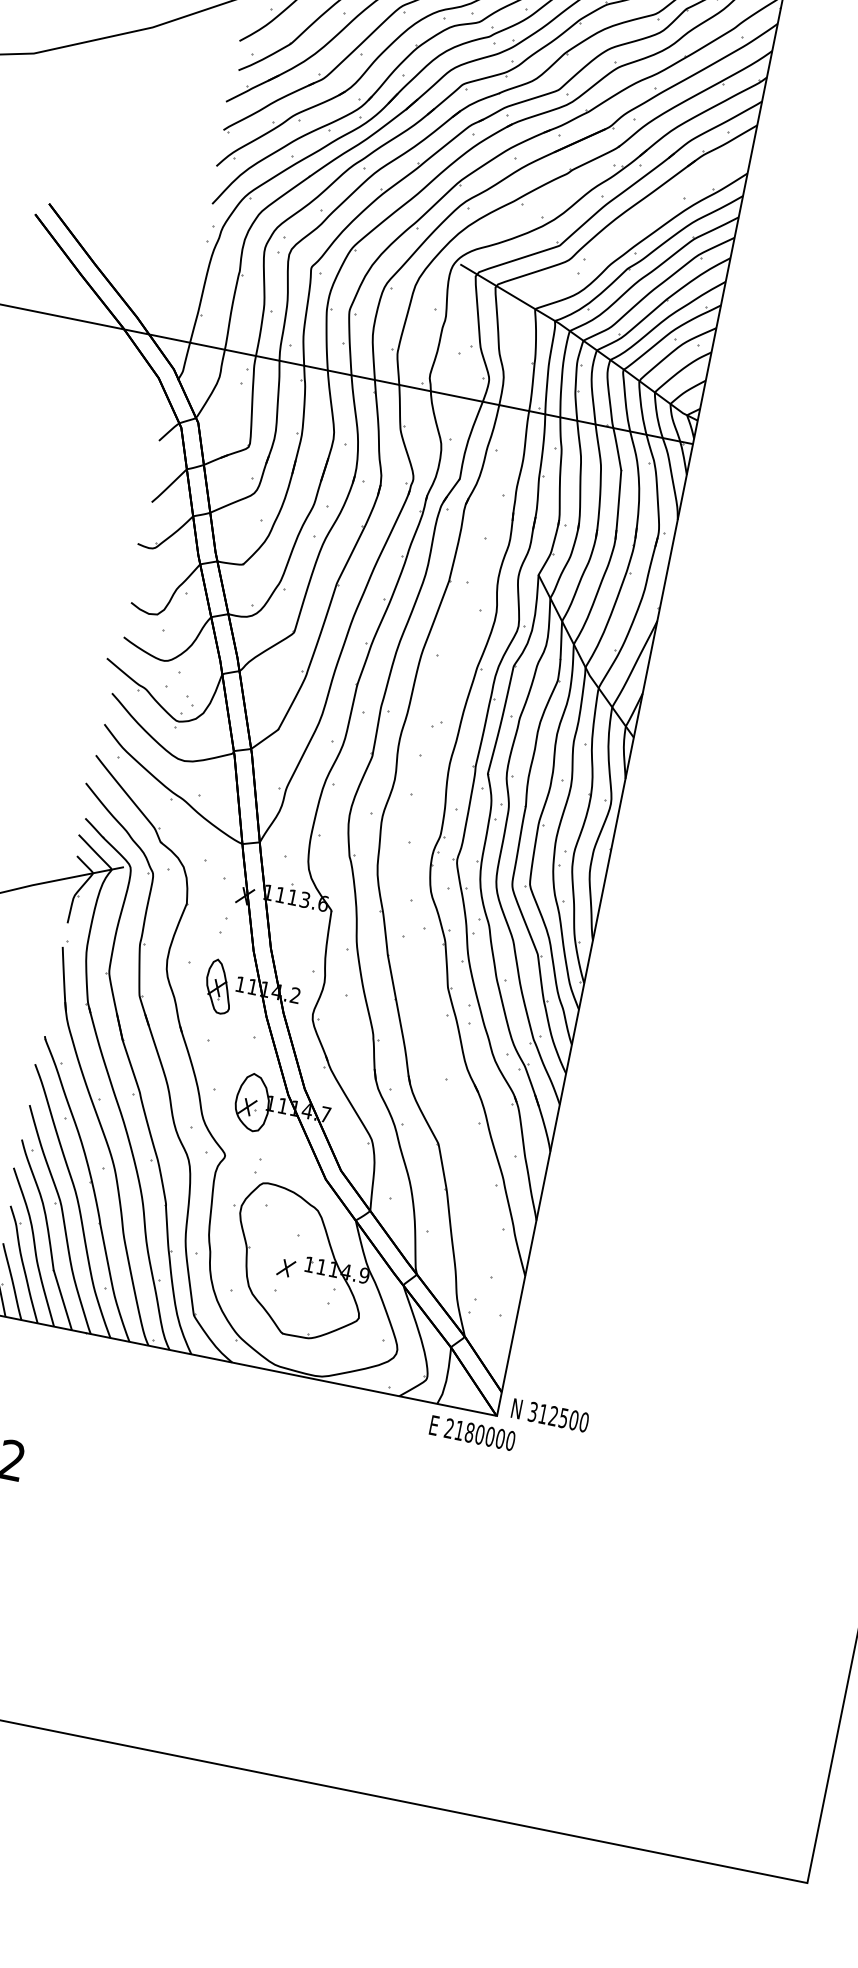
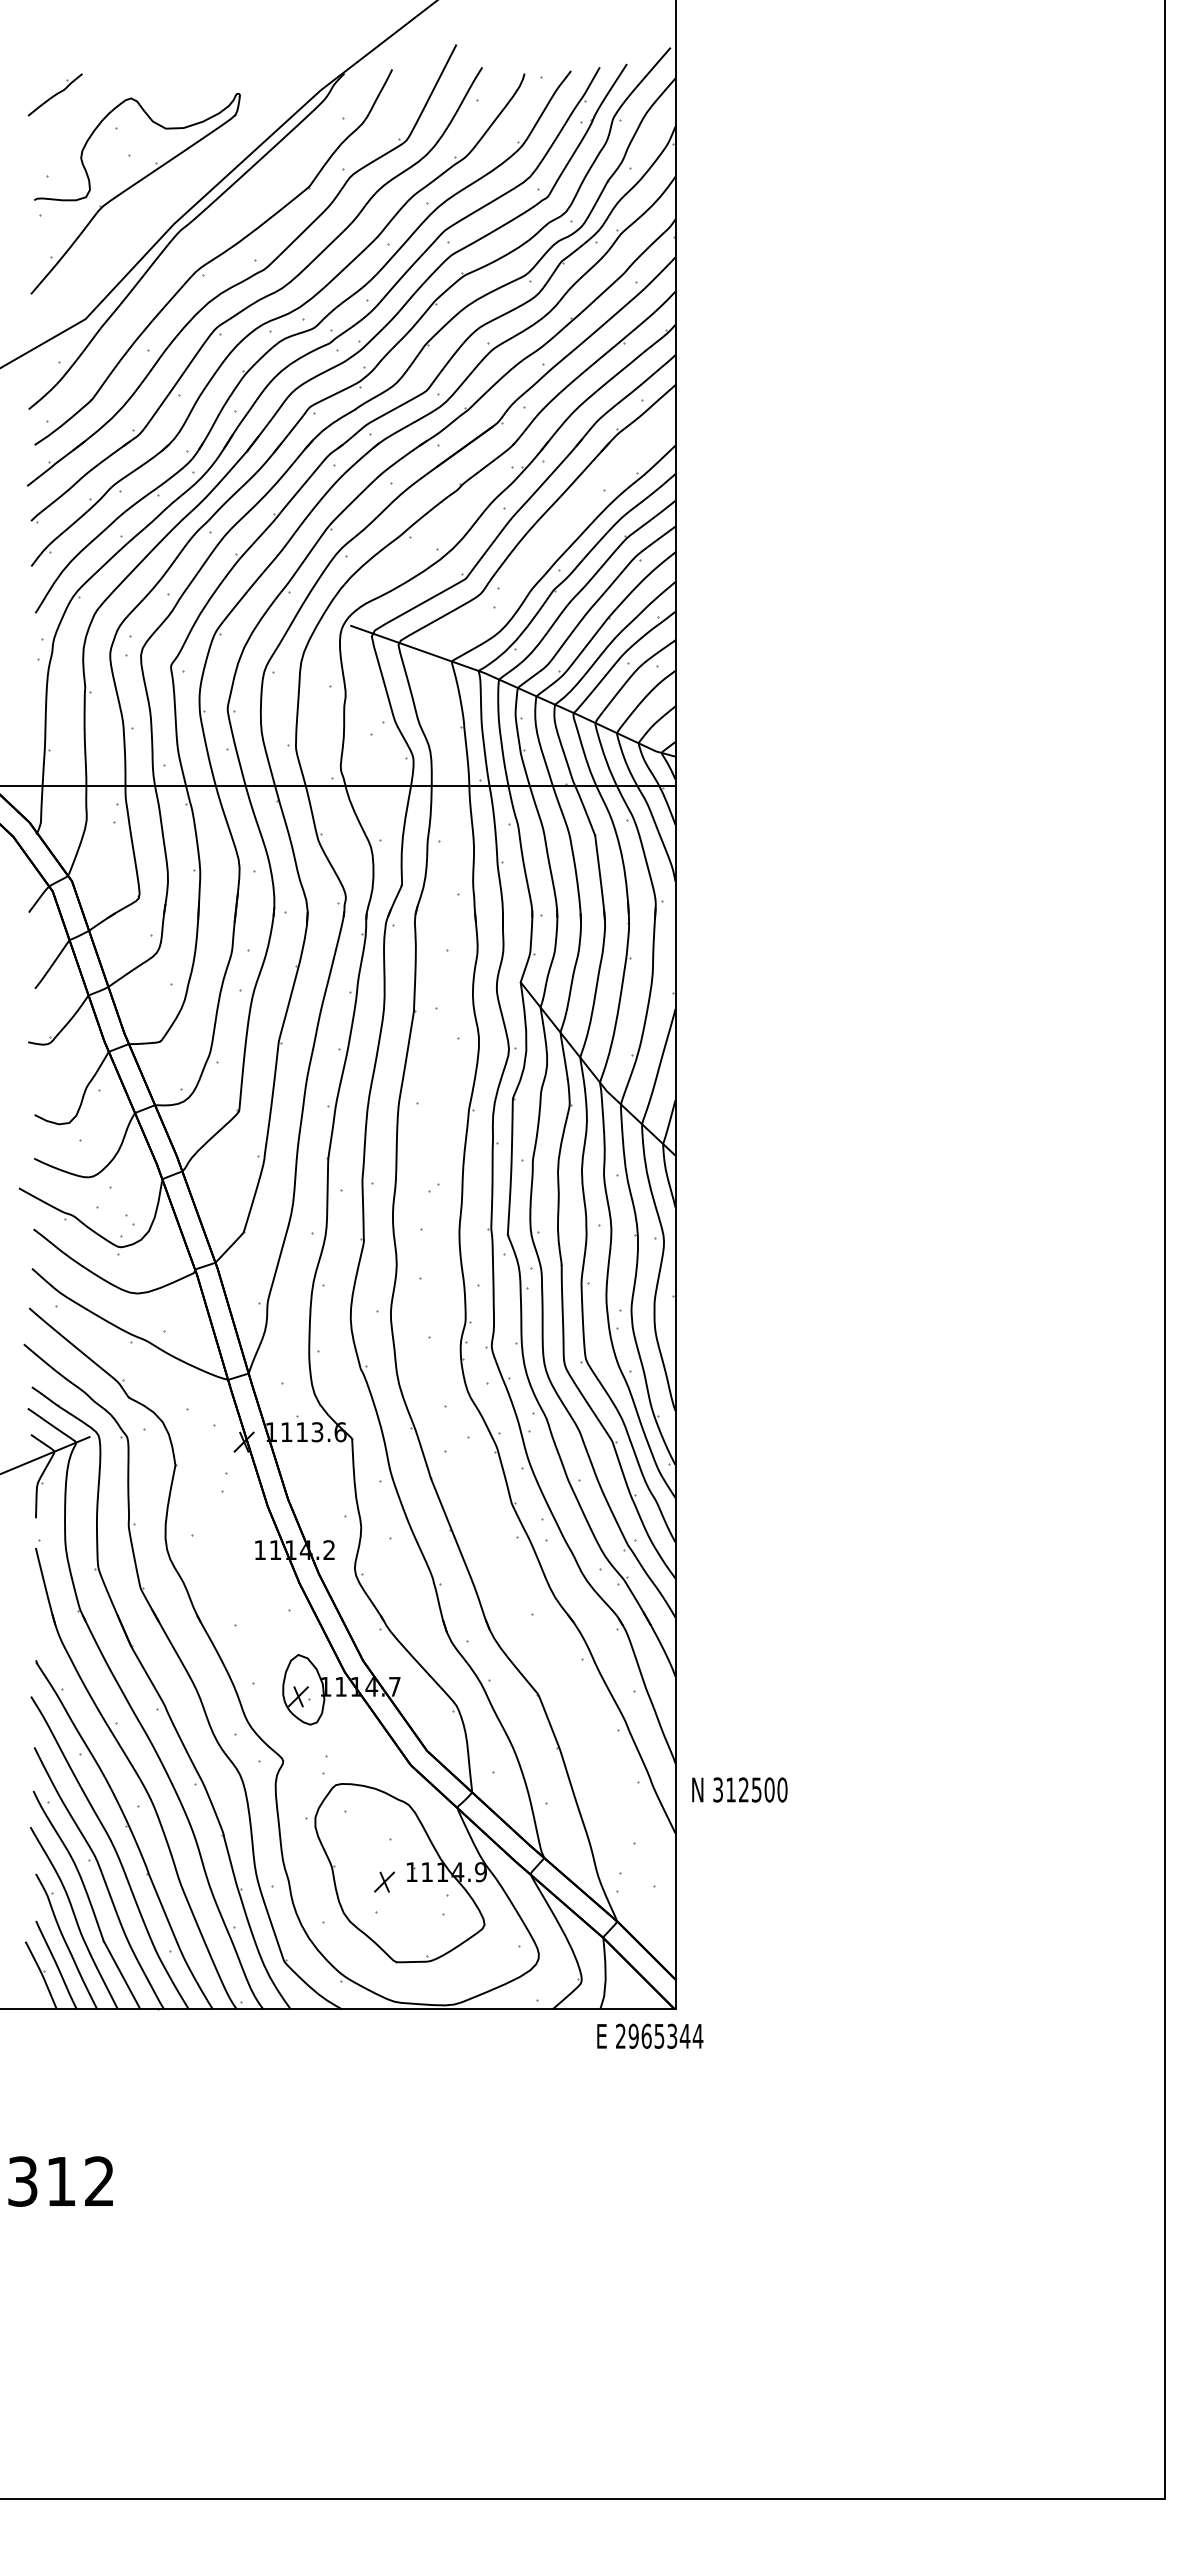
part: (219, 986) -> (234, 1557), removed
text: (550, 1415) -> (739, 1789), moved
text: (484, 1435) -> (665, 2035), 2180000 -> 2965344

